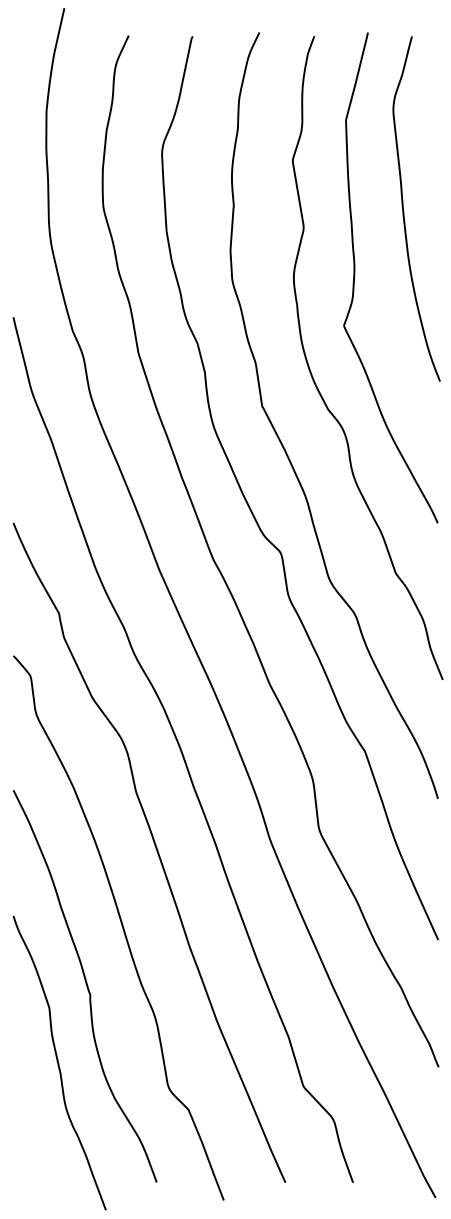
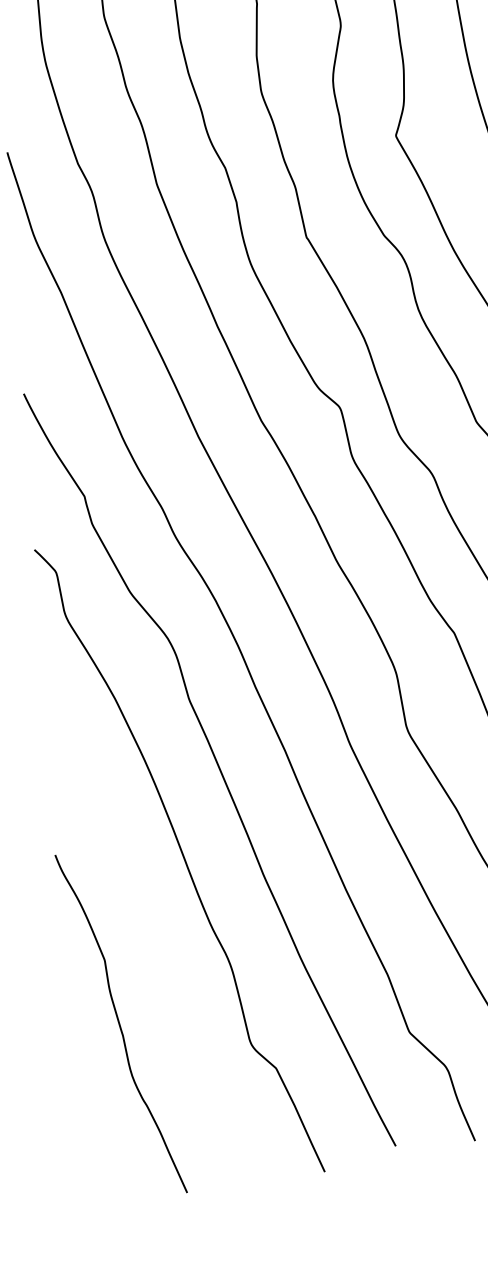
curve: (86, 986) -> (146, 931), removed

